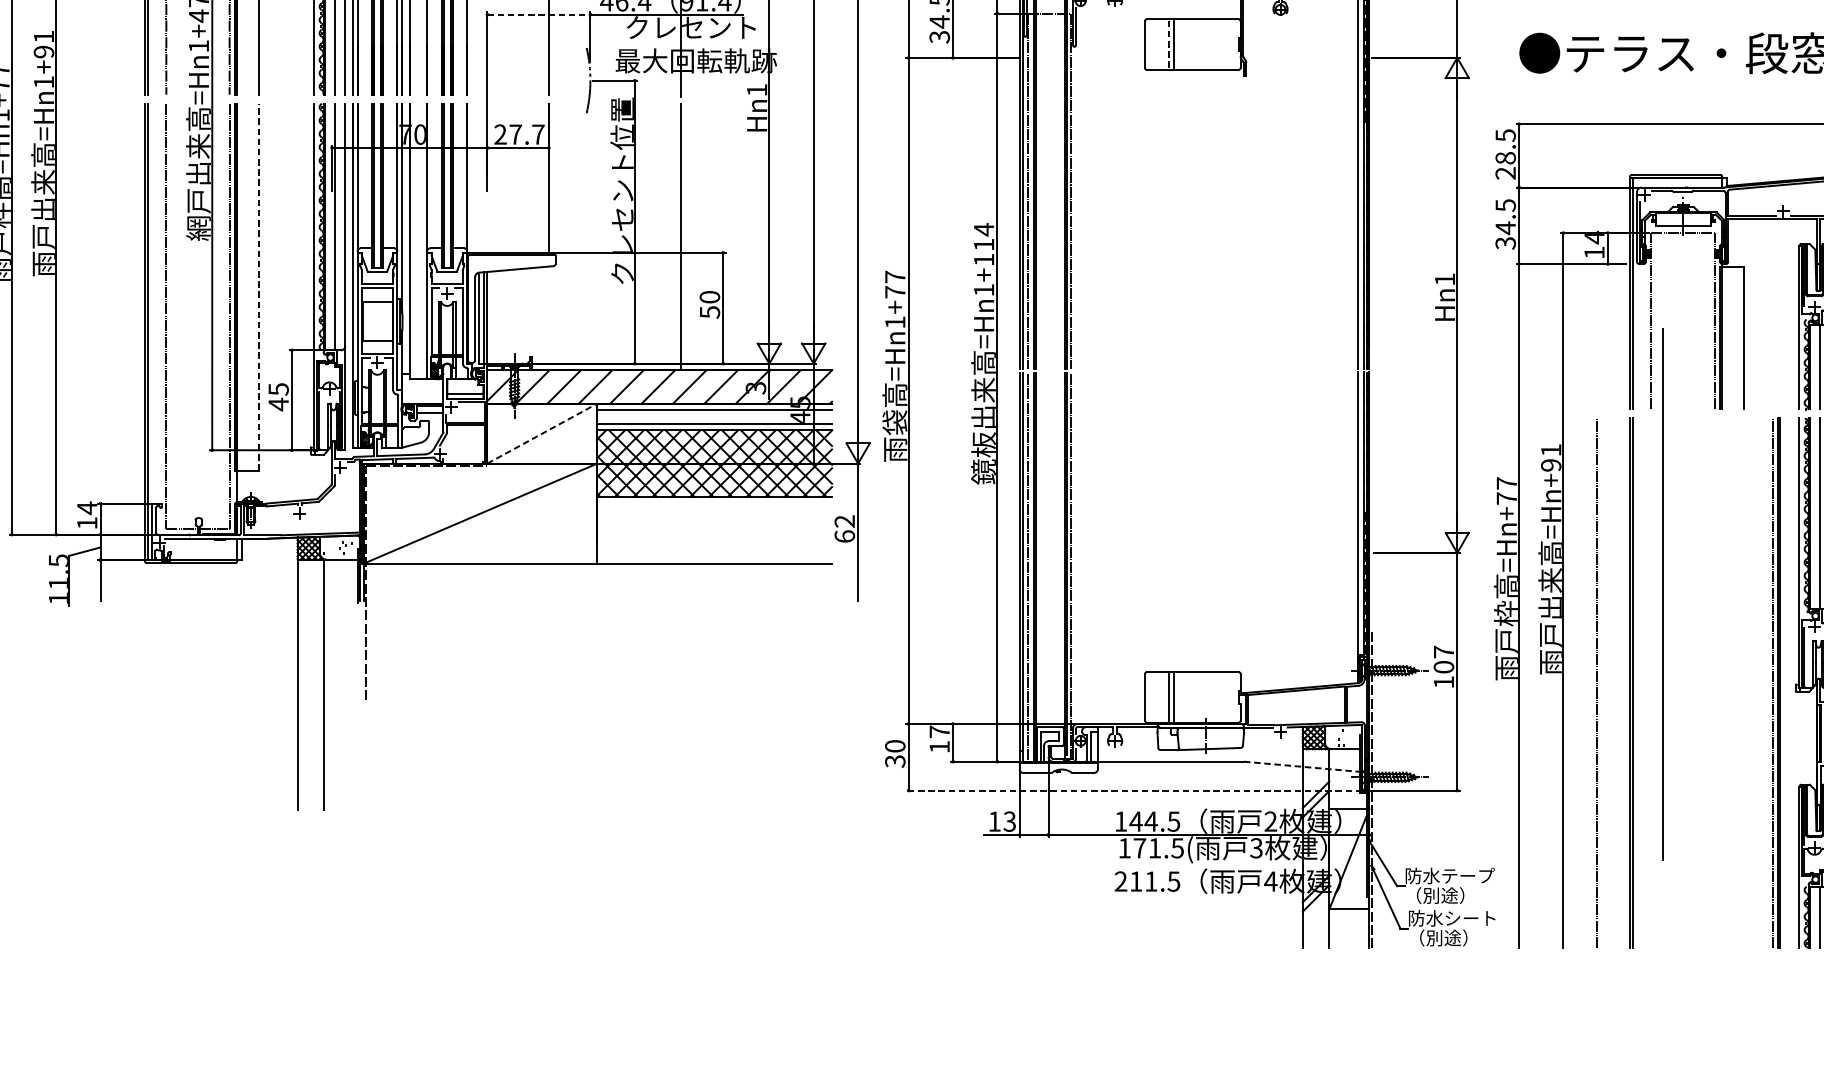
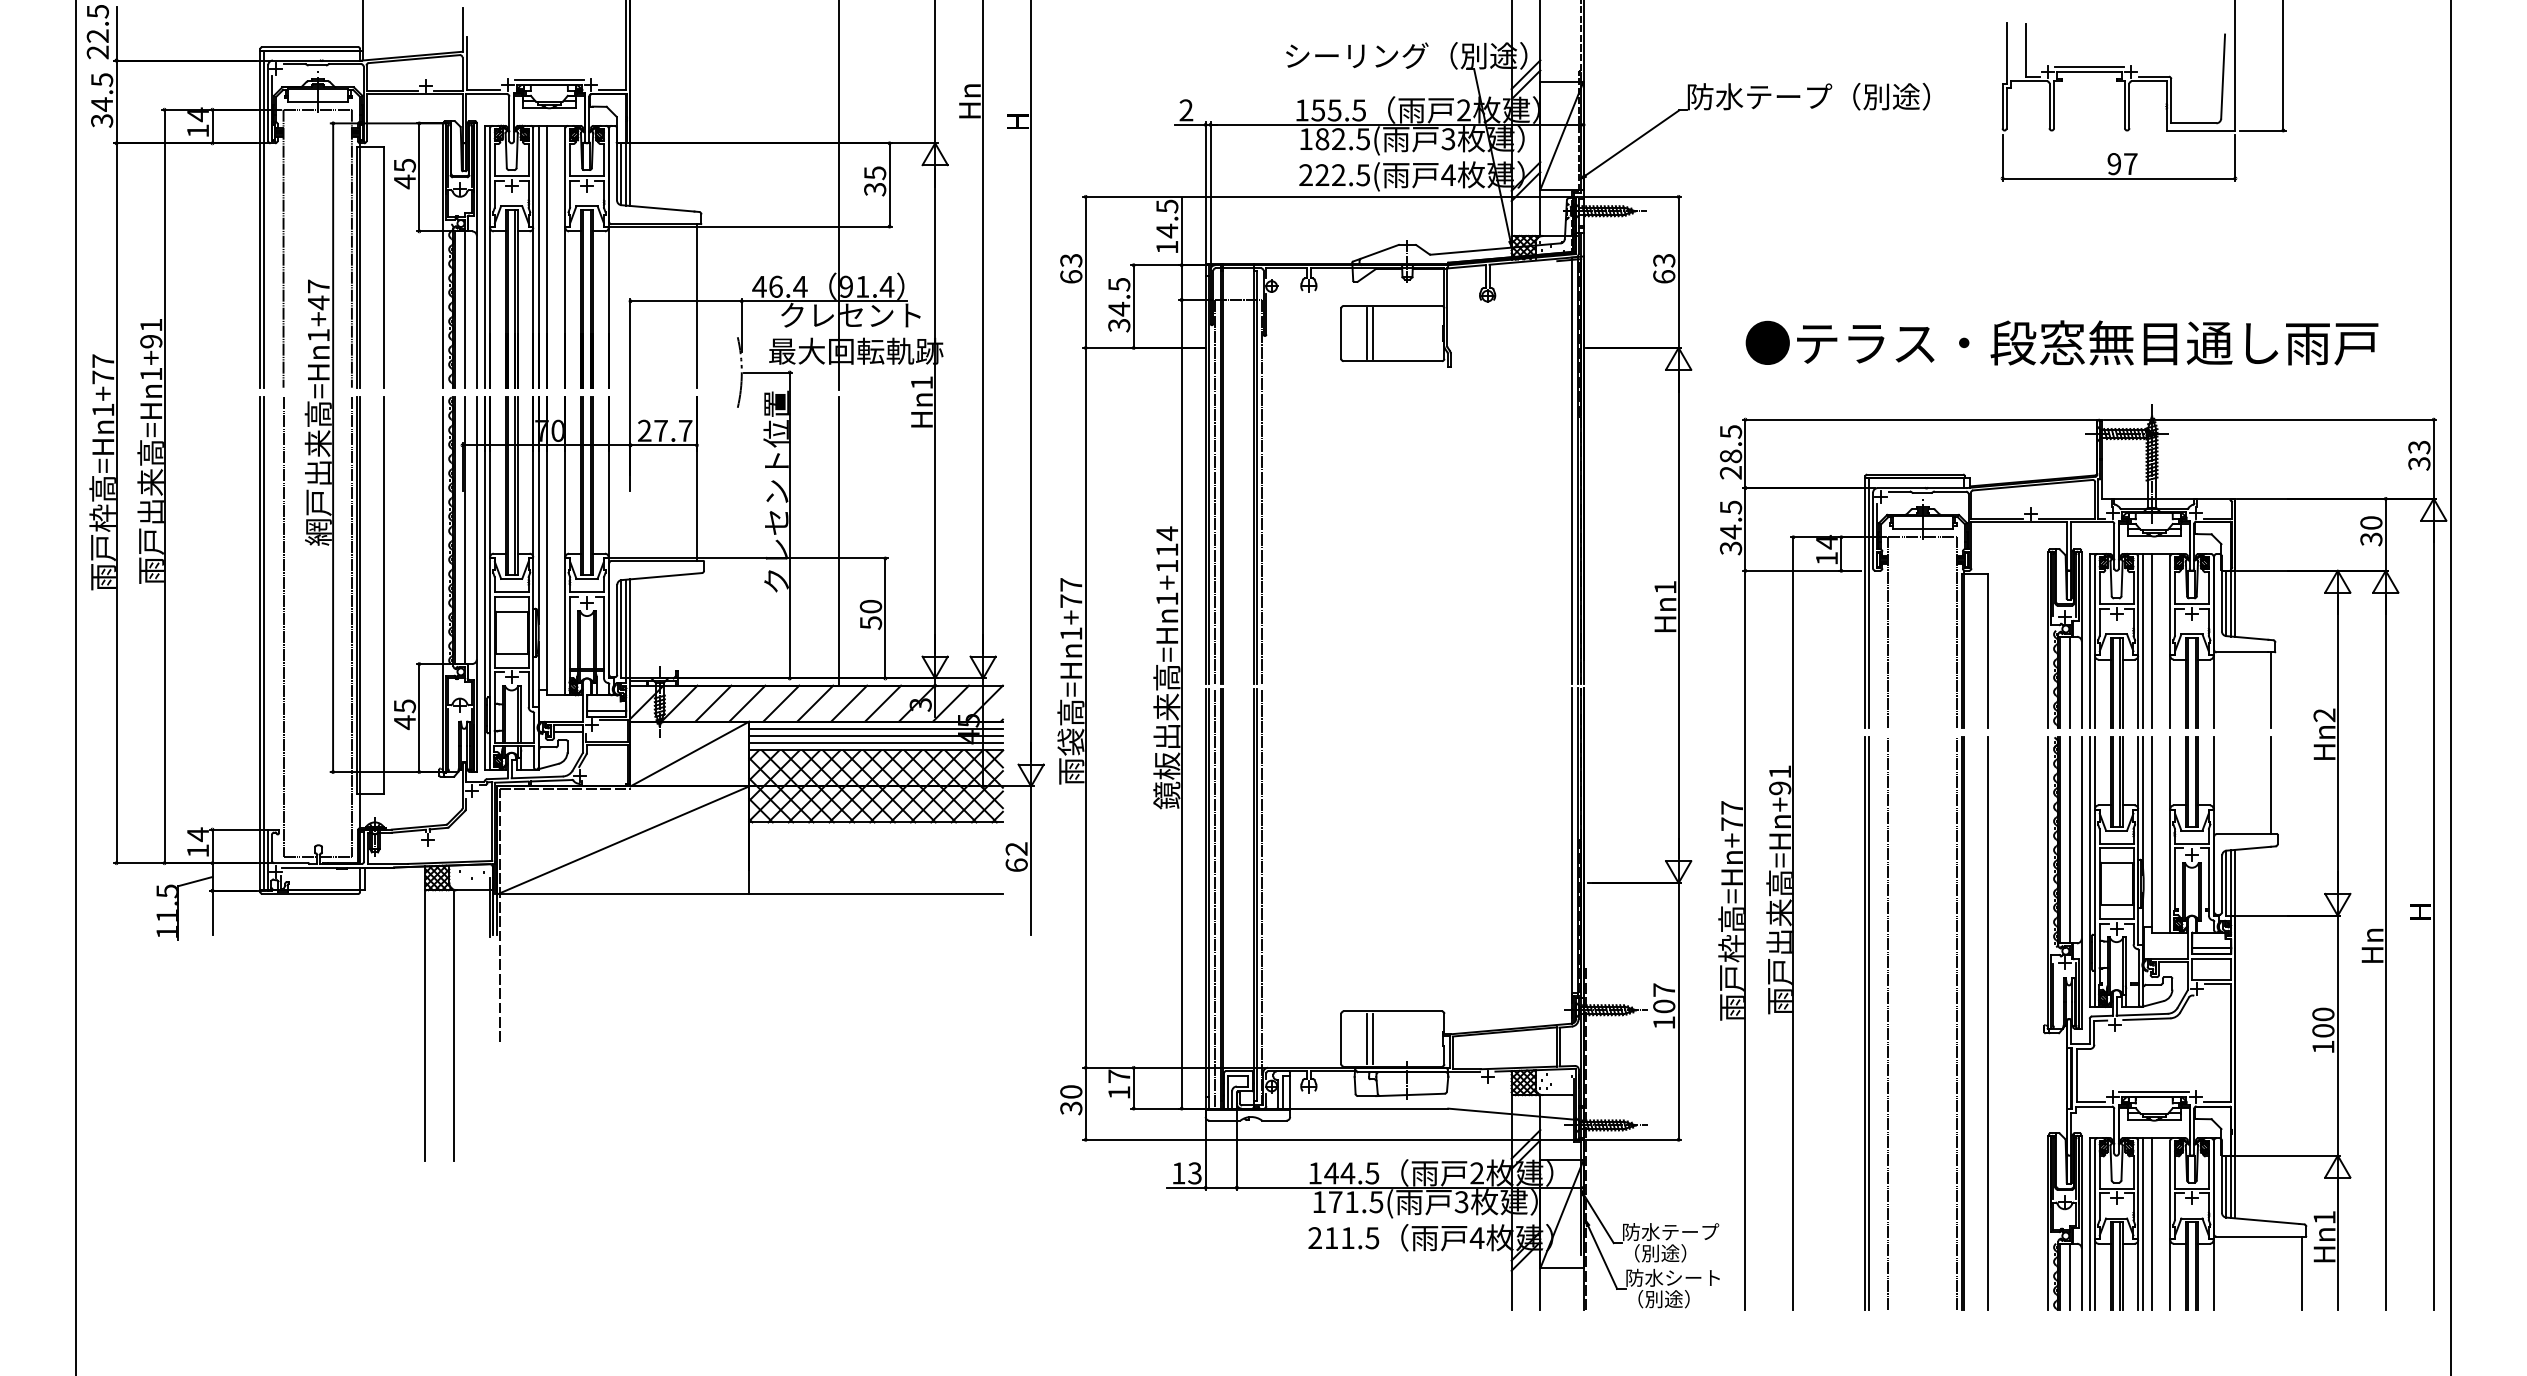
line: (539, 14) -> (686, 301), dashed -> solid
line: (1169, 44) -> (1367, 333), dashed -> solid
line: (258, 286) -> (383, 595), dashed -> solid
line: (714, 417) -> (875, 736), added
line: (542, 434) -> (689, 754), dashed -> solid
line: (1661, 594) -> (1987, 1023), moved
part: (1776, 682) -> (1960, 1023), moved
line: (1595, 683) -> (1887, 1024), moved
line: (1302, 767) -> (1511, 1114), dashed -> solid
line: (1134, 790) -> (1329, 1139), dashed -> solid

